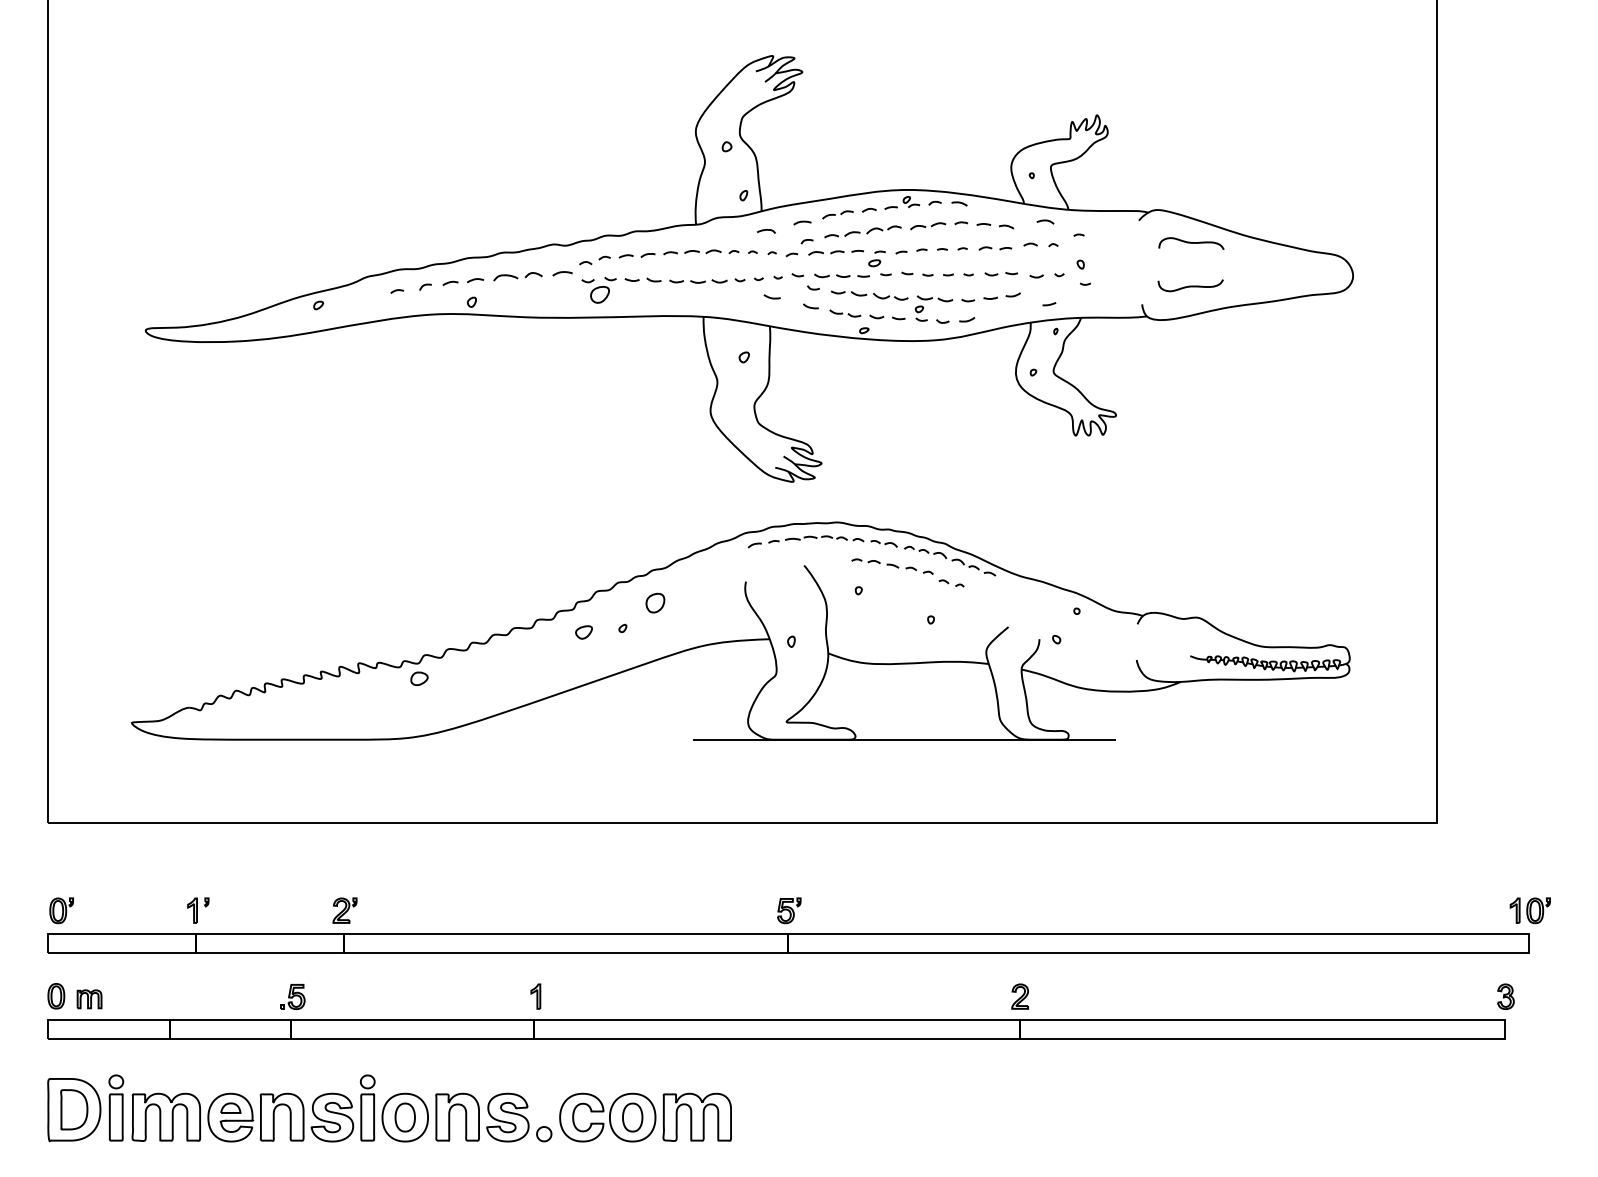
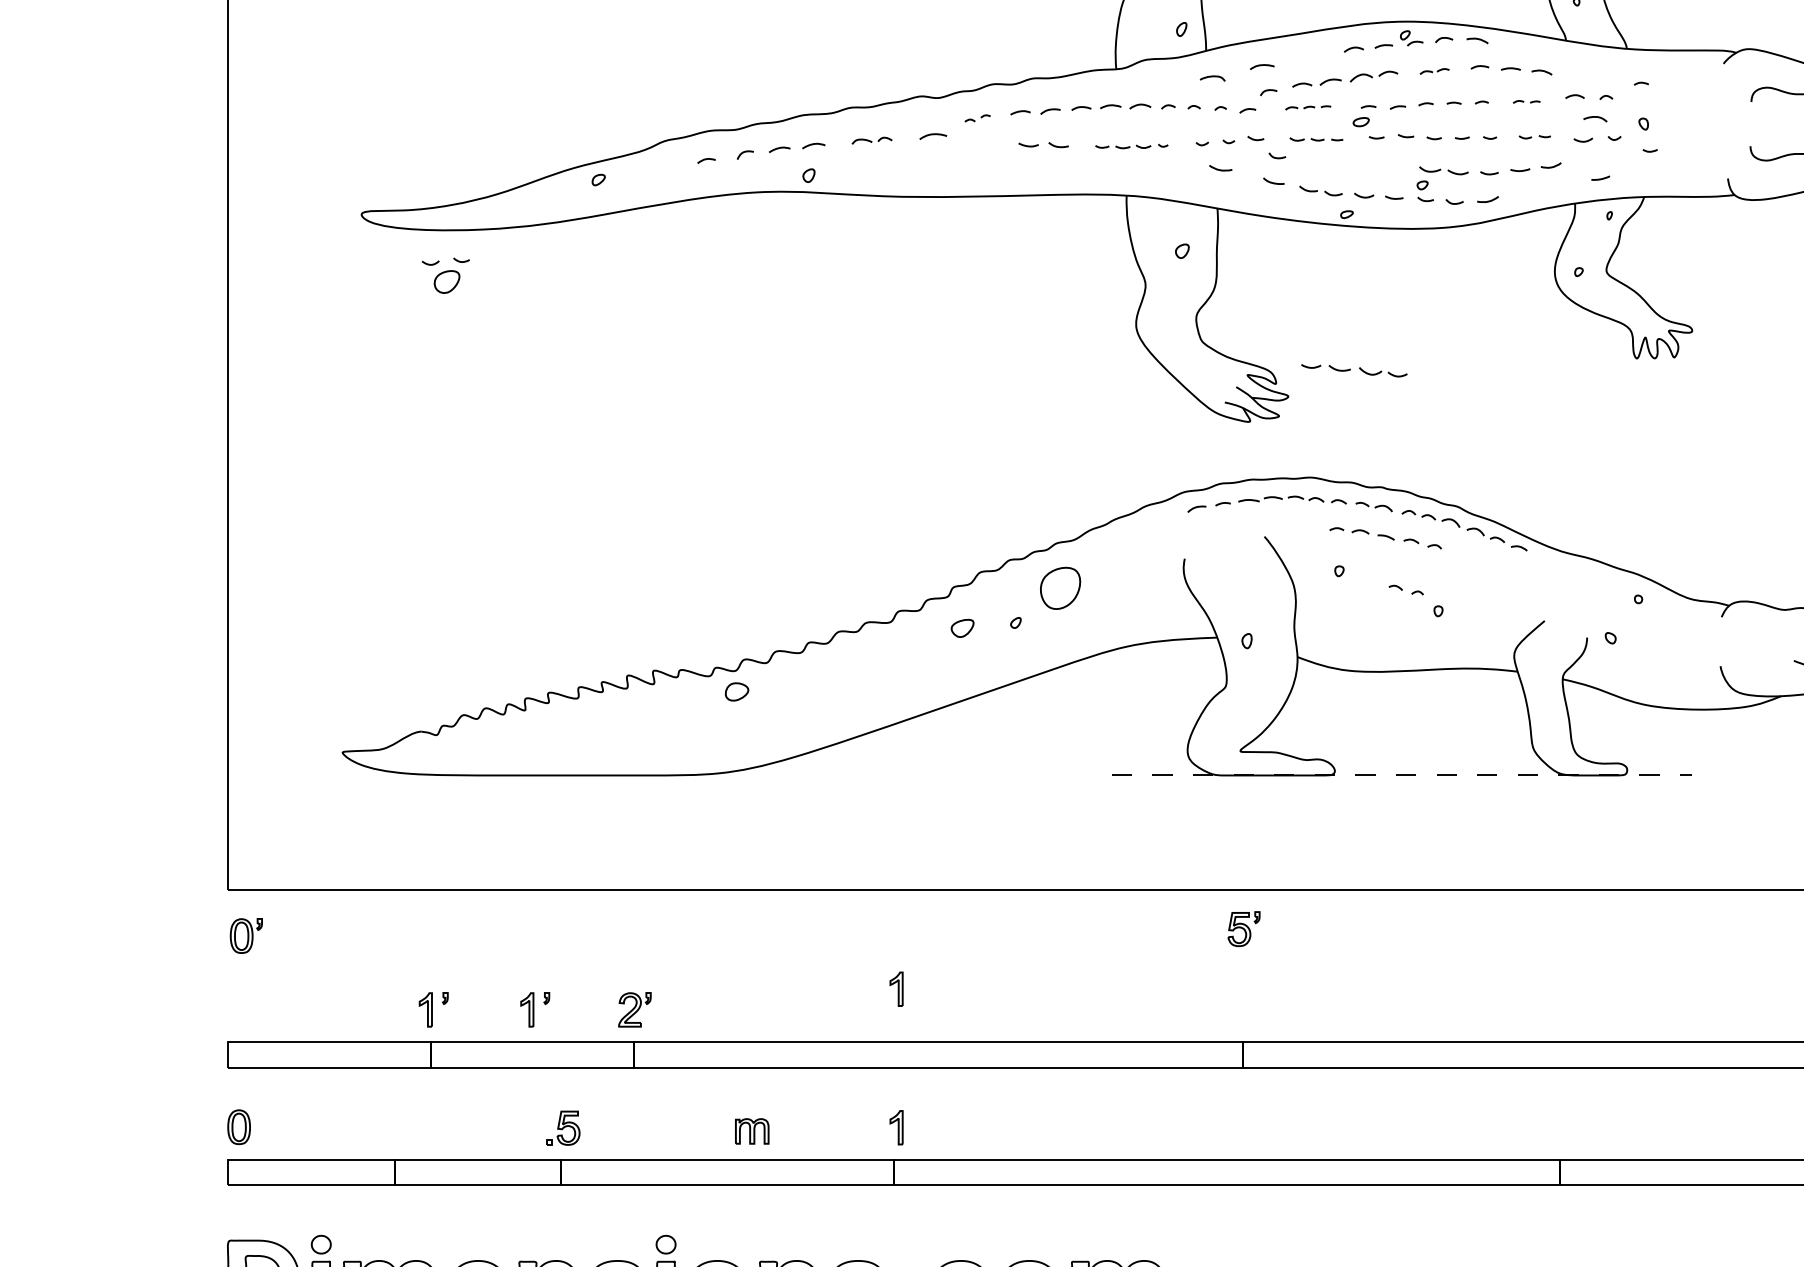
part: (837, 214) -> (1310, 55), removed
curve: (1045, 221) -> (1595, 118), moved
part: (928, 226) -> (1434, 71), size x0.6
part: (995, 248) -> (1526, 101), size x0.6
part: (835, 252) -> (1307, 107), size x0.6
part: (594, 260) -> (977, 118), size x0.6
part: (1001, 274) -> (1535, 137), size x0.7
part: (841, 275) -> (1315, 138), size x0.7
part: (517, 276) -> (871, 140), size x0.6
part: (707, 280) -> (1131, 145), size x0.7
part: (598, 290) -> (444, 276), moved
part: (869, 295) -> (1354, 370), moved
part: (951, 583) -> (1406, 590), moved
part: (655, 602) -> (1060, 587), size x1.6
line: (904, 739) -> (1402, 775), solid -> dashed
part: (535, 895) -> (896, 989), added
part: (61, 910) -> (246, 935), moved
part: (272, 910) -> (535, 1009), added
part: (789, 910) -> (1244, 928), moved
part: (1019, 996) -> (1559, 1127), removed
part: (89, 999) -> (752, 1131), moved

